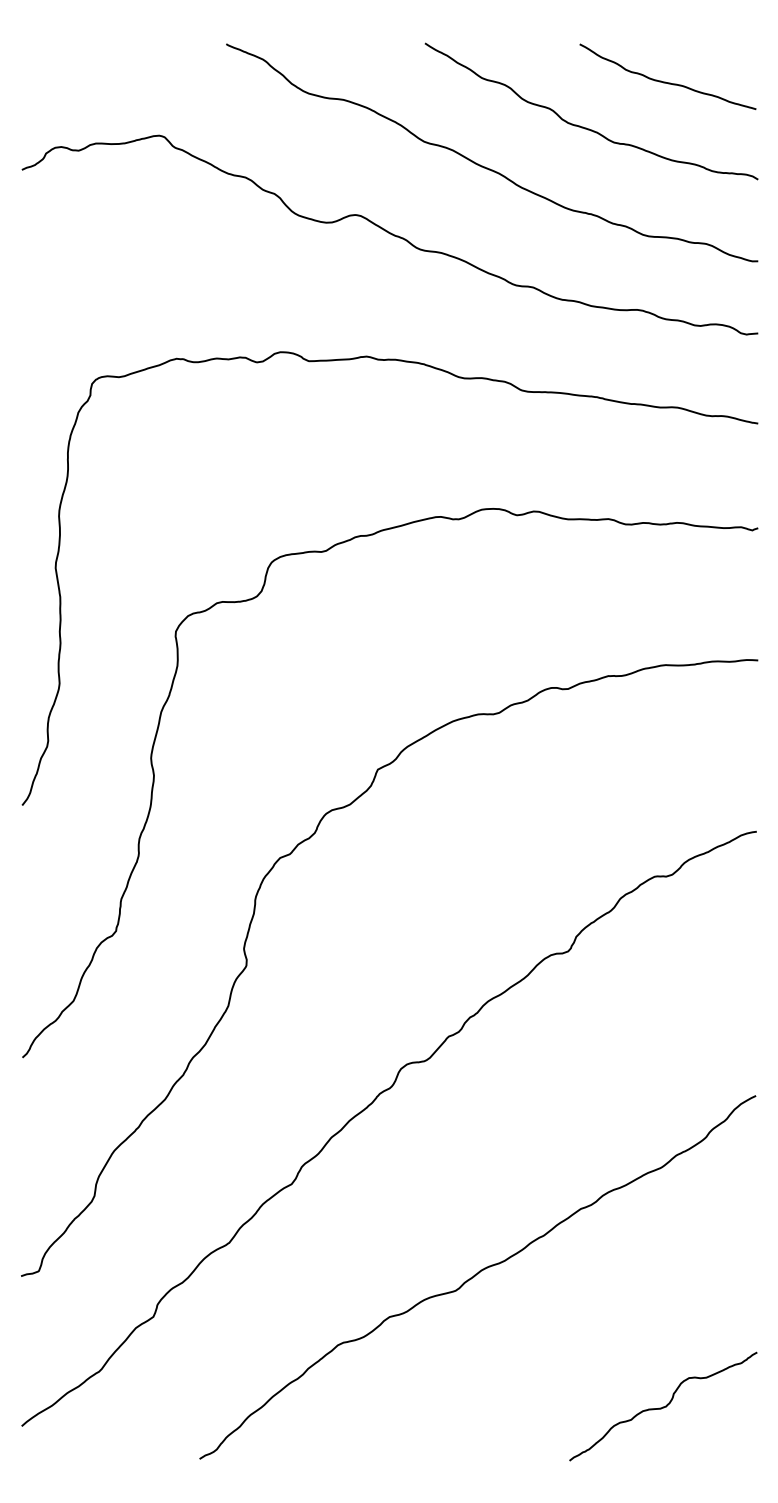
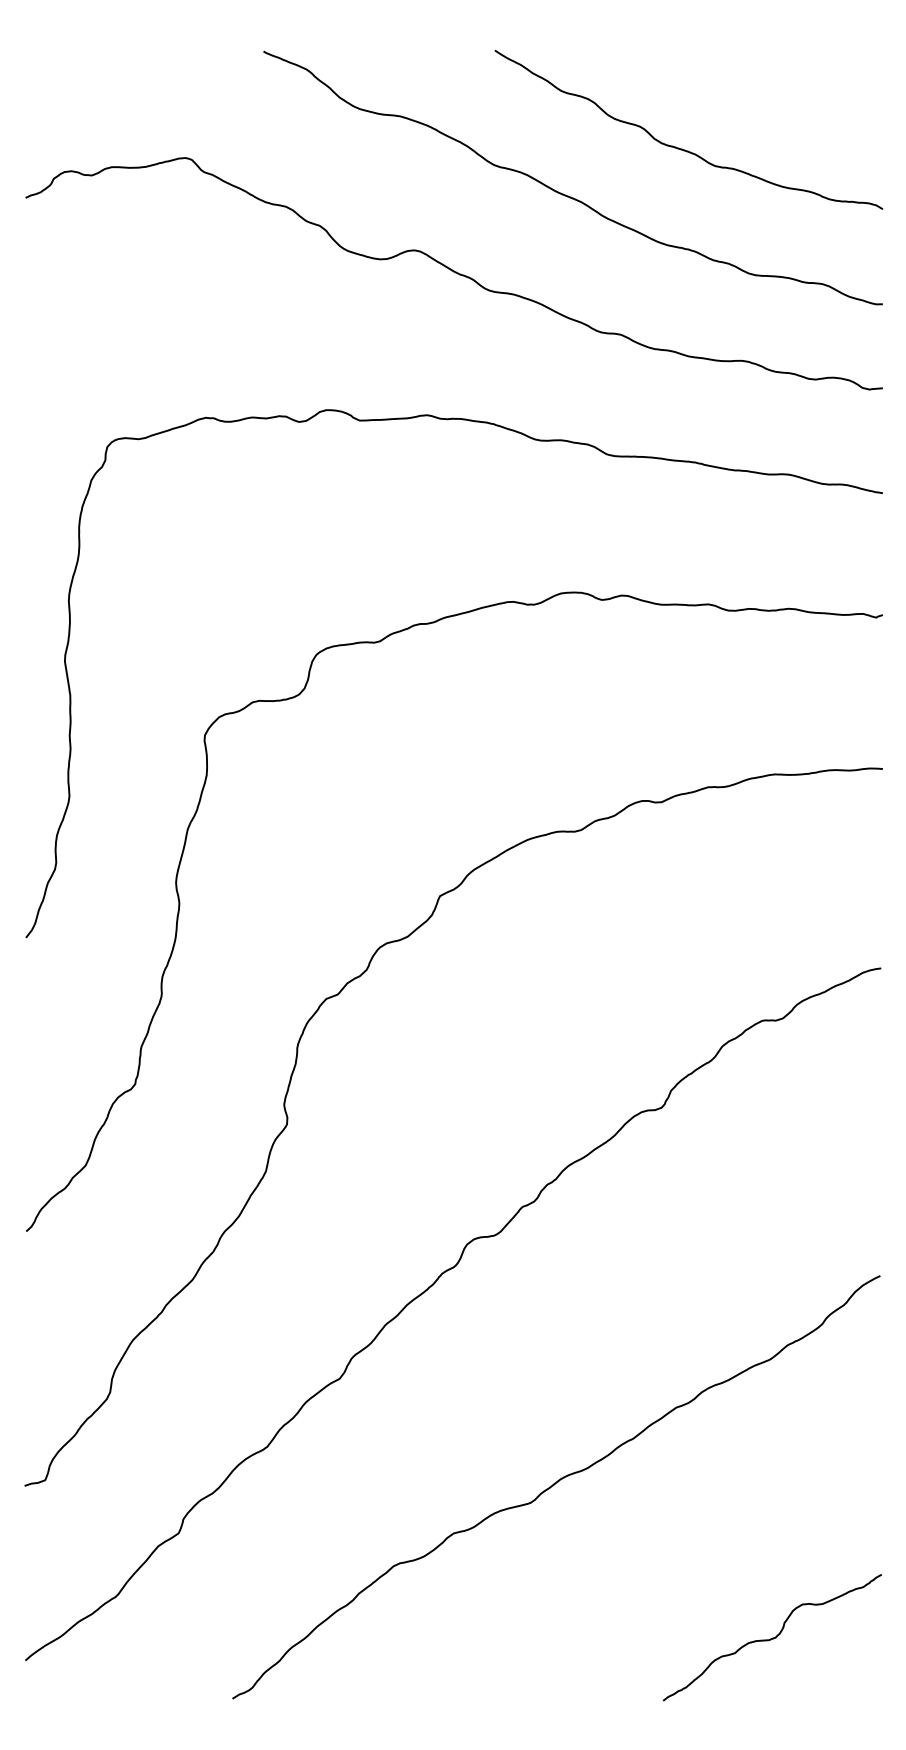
curve: (667, 81) -> (777, 95), removed

